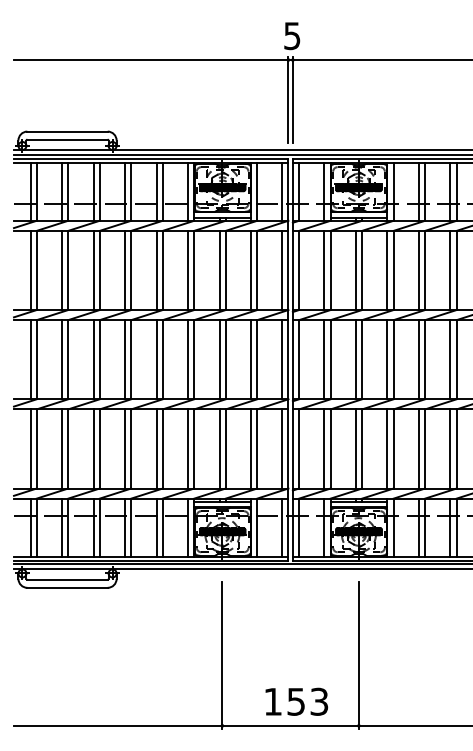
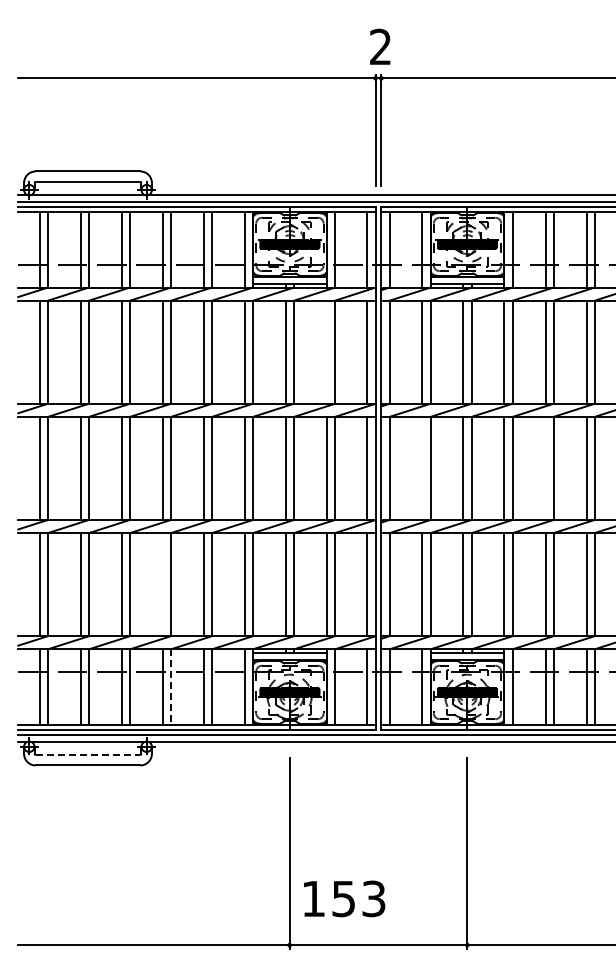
text: (292, 35) -> (380, 46), 5 -> 2
line: (250, 269) -> (326, 351), removed
line: (324, 358) -> (422, 467), removed
line: (418, 358) -> (545, 467), removed
line: (124, 448) -> (162, 584), removed
line: (130, 527) -> (170, 687), solid -> dashed
line: (67, 580) -> (88, 755), solid -> dashed
text: (296, 701) -> (344, 898), moved

